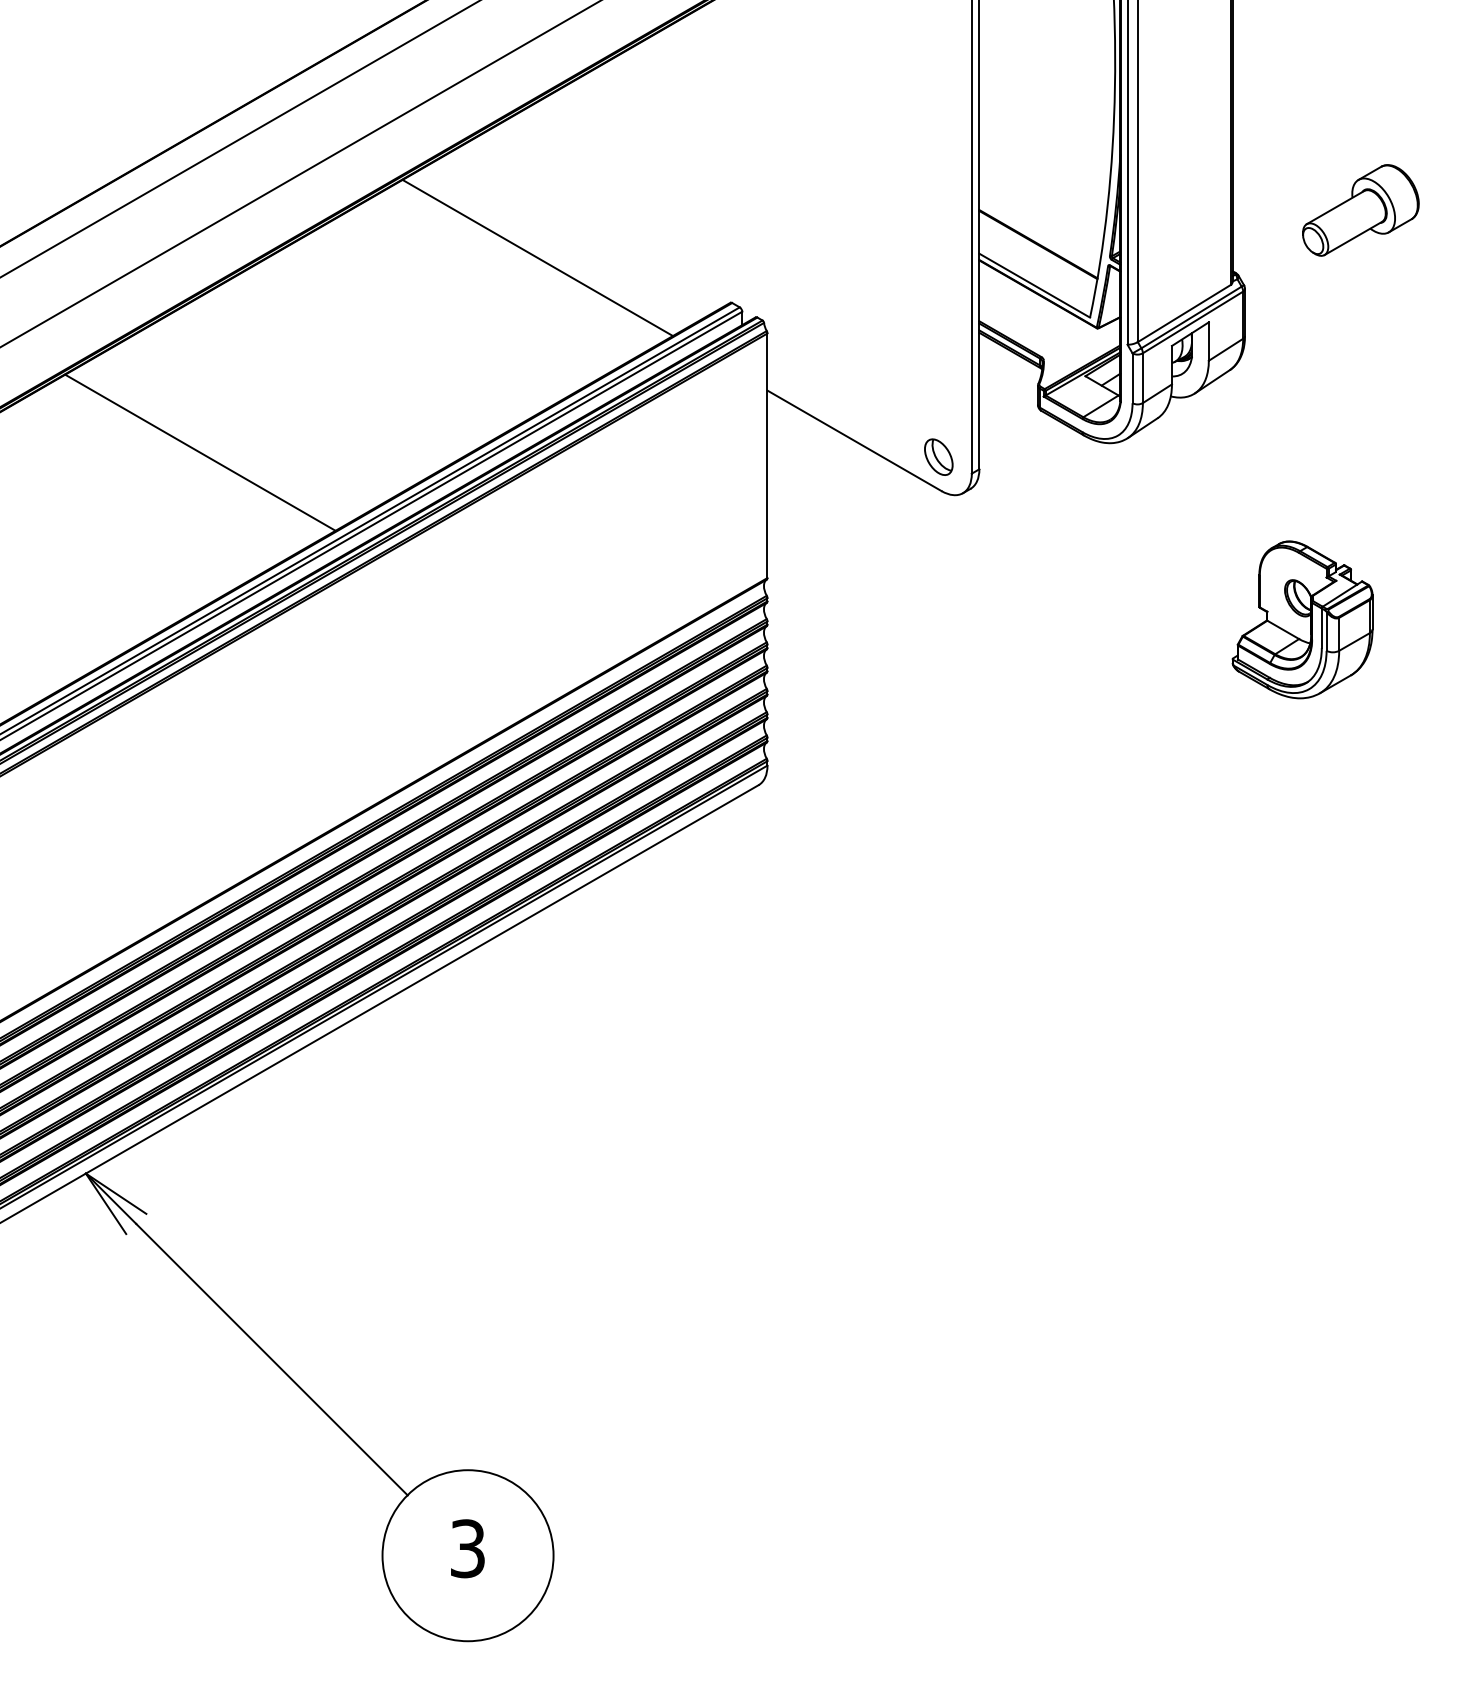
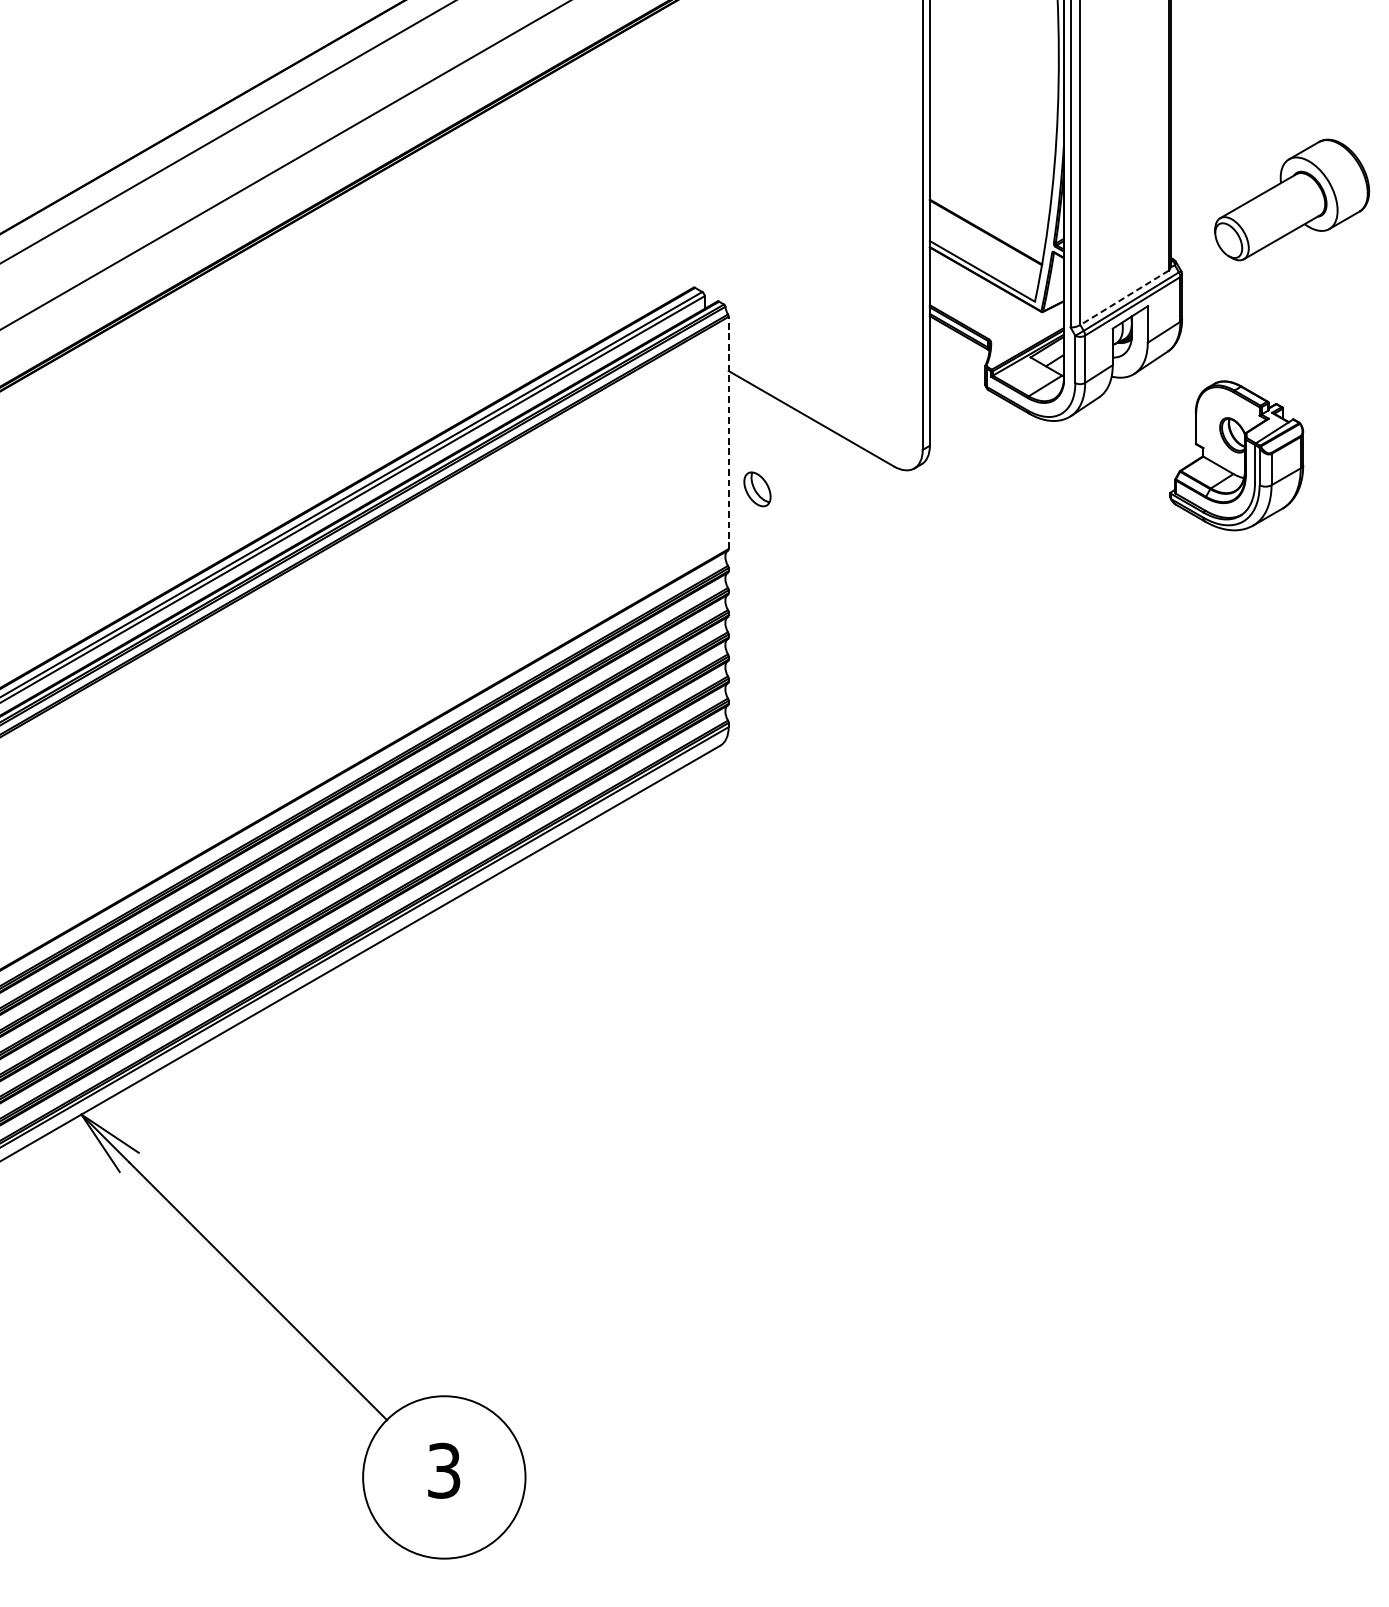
part: (1360, 210) -> (1291, 200), size x1.4
line: (537, 257) -> (510, 244), removed
line: (1184, 313) -> (1124, 297), solid -> dashed
line: (200, 452) -> (190, 429), removed
line: (767, 455) -> (728, 432), solid -> dashed
part: (938, 456) -> (757, 488), moved
part: (1302, 619) -> (1236, 455), moved

